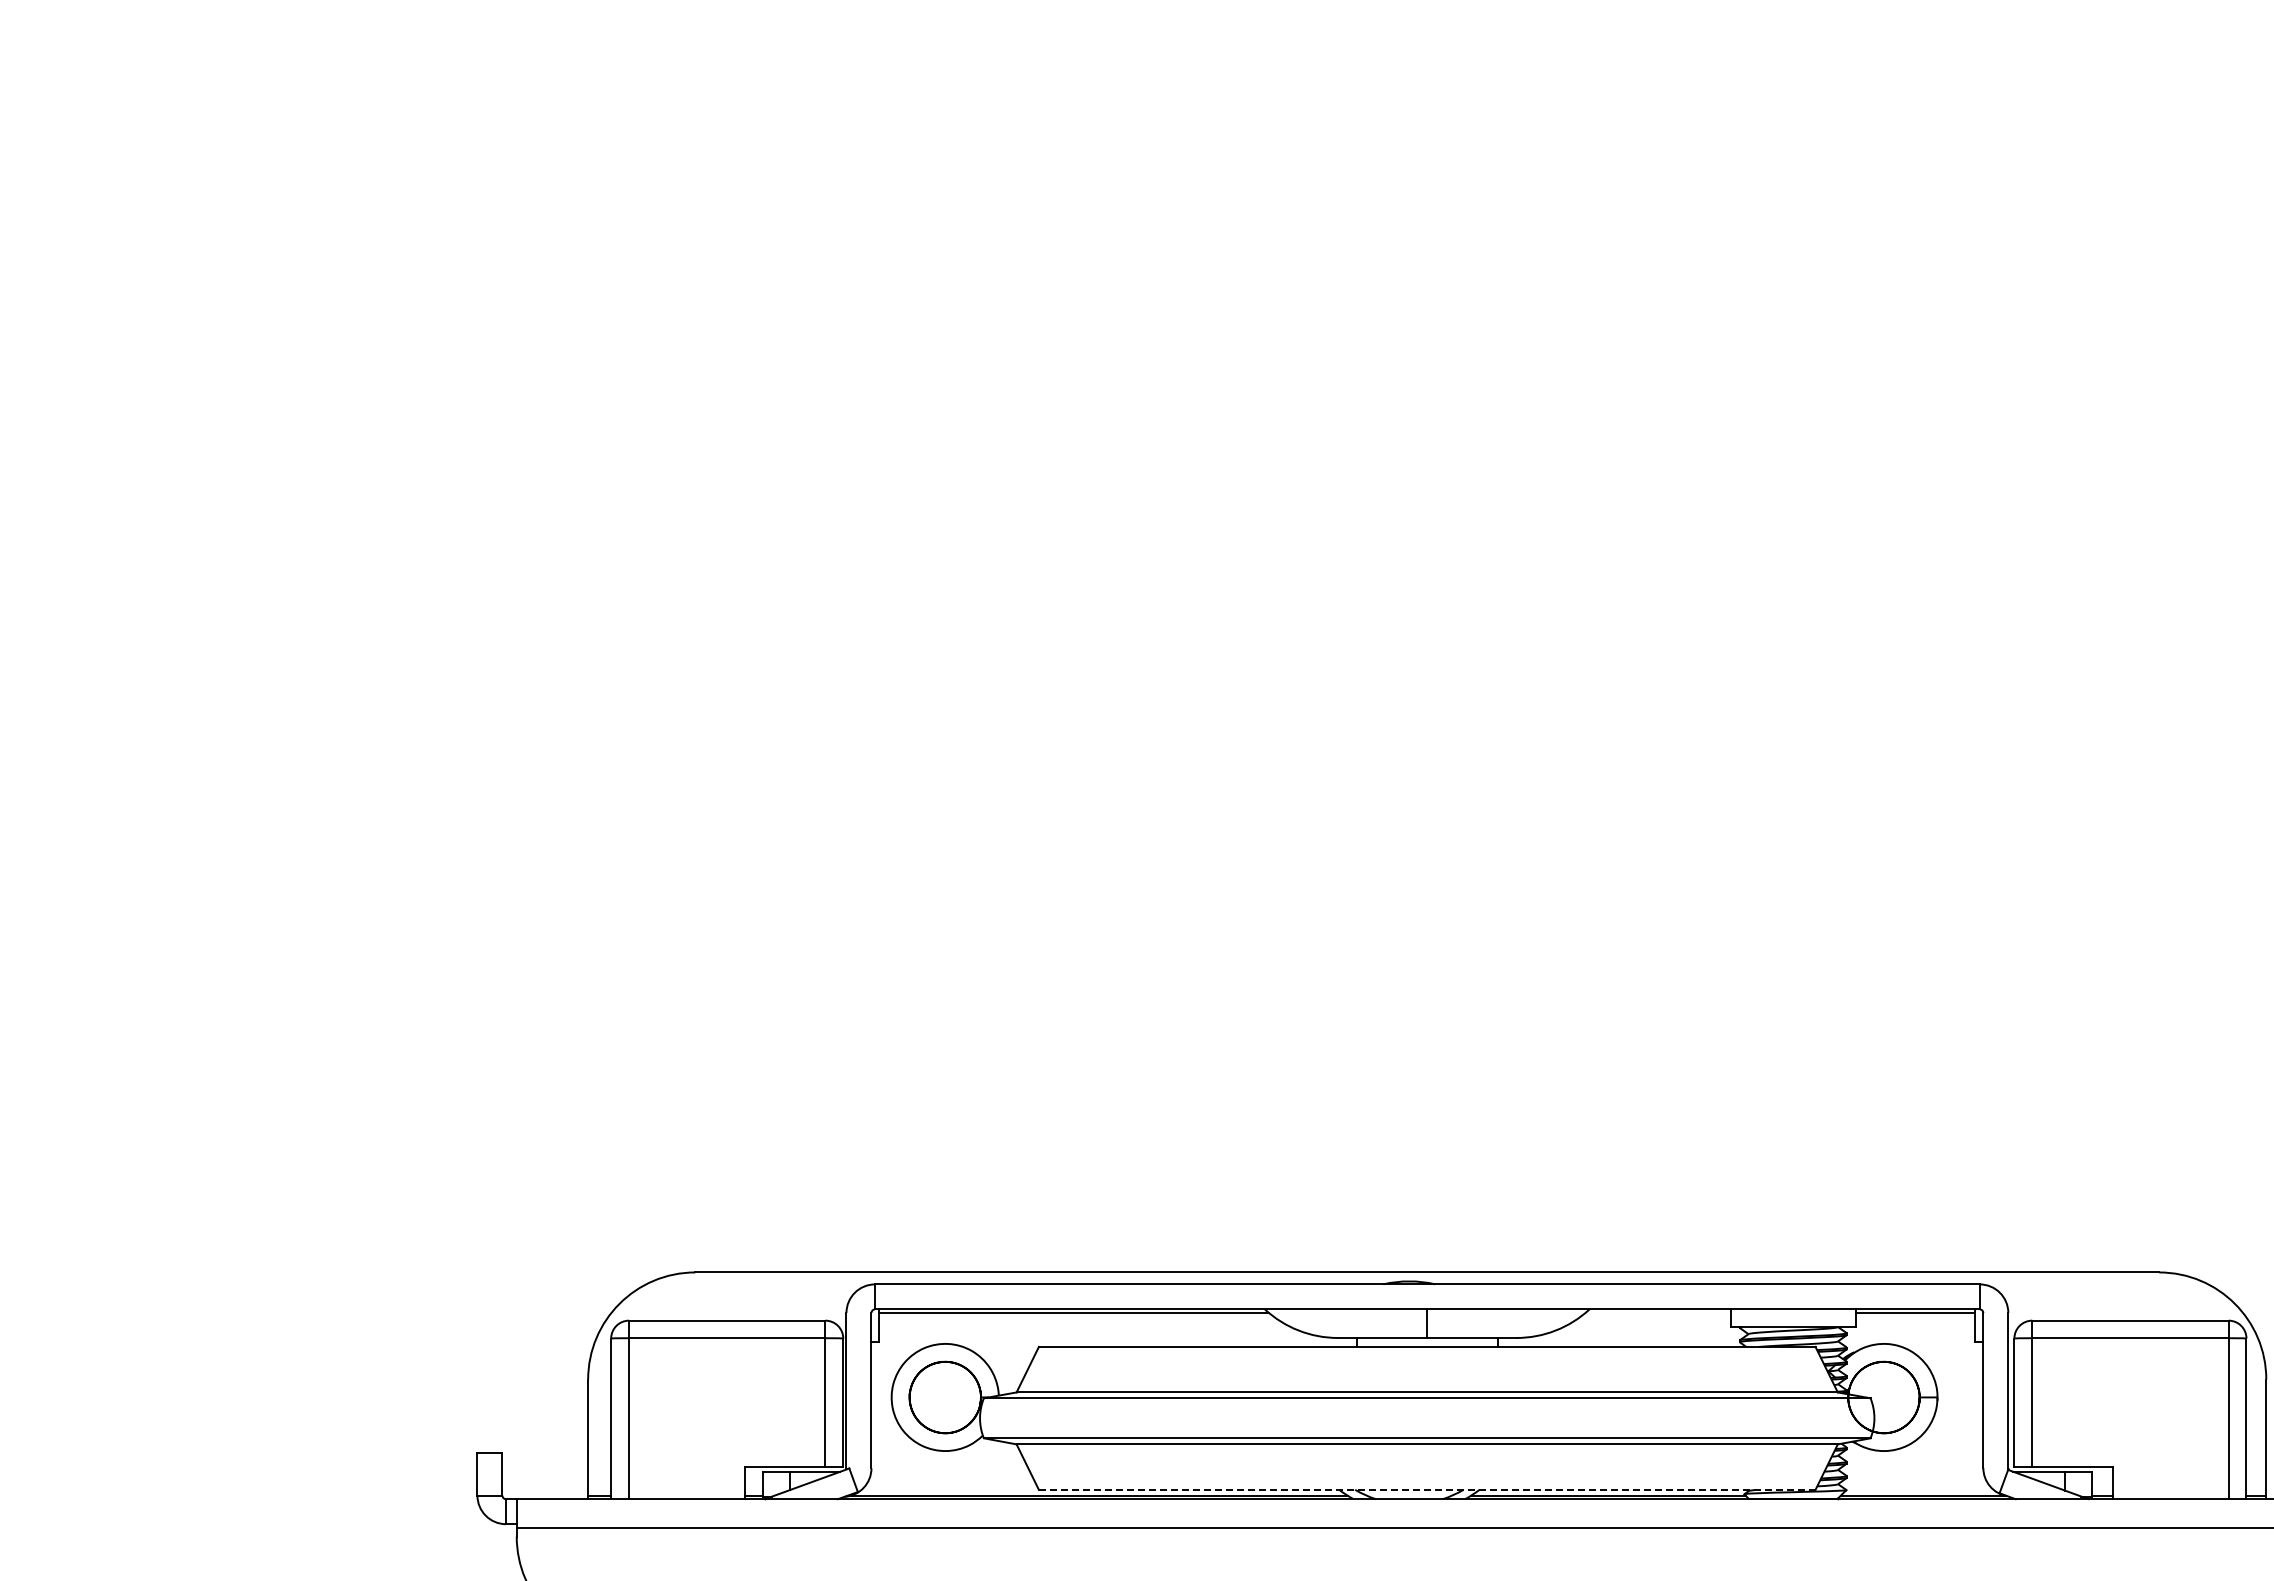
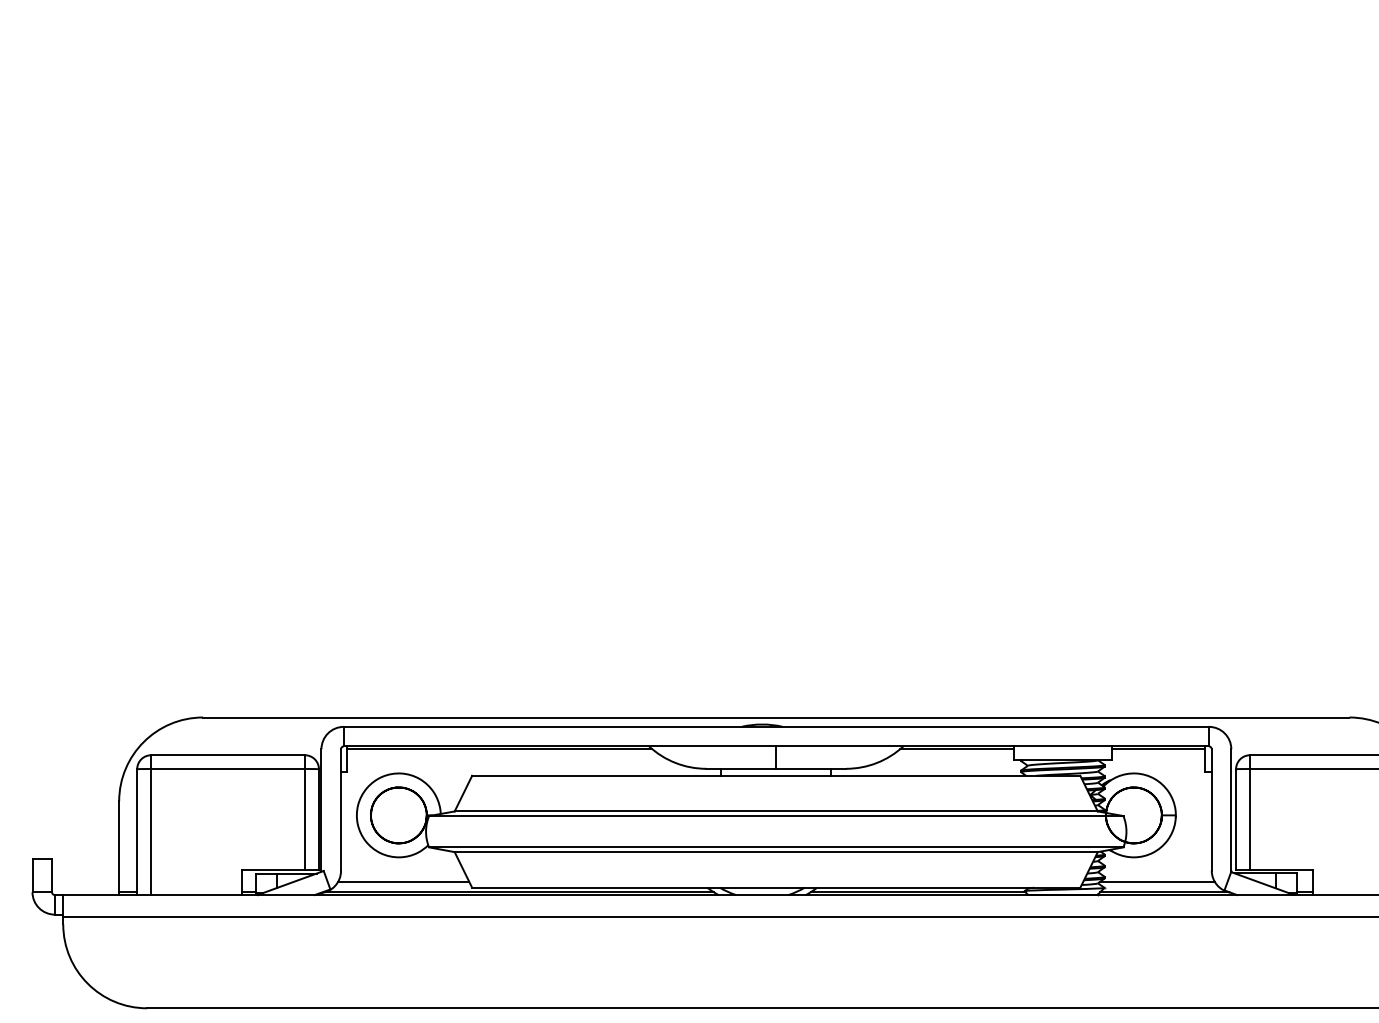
line: (1657, 1312) -> (956, 748), added
line: (951, 1482) -> (403, 881), added
line: (1913, 1482) -> (1157, 881), added
line: (1426, 1489) -> (775, 887), dashed -> solid

